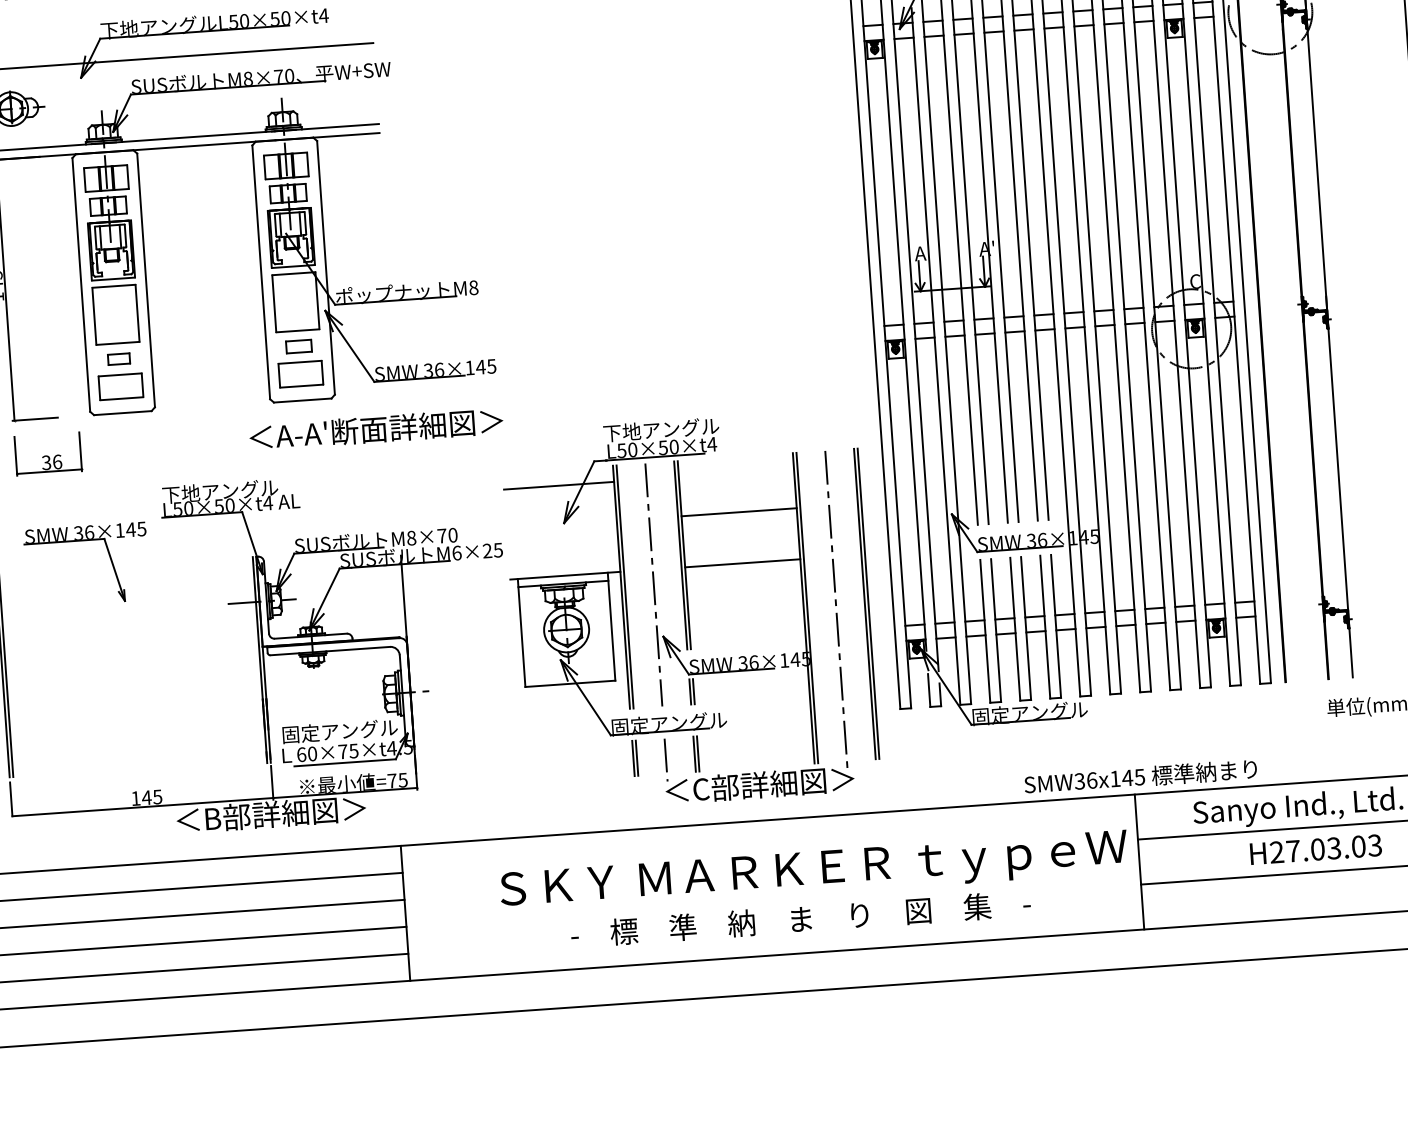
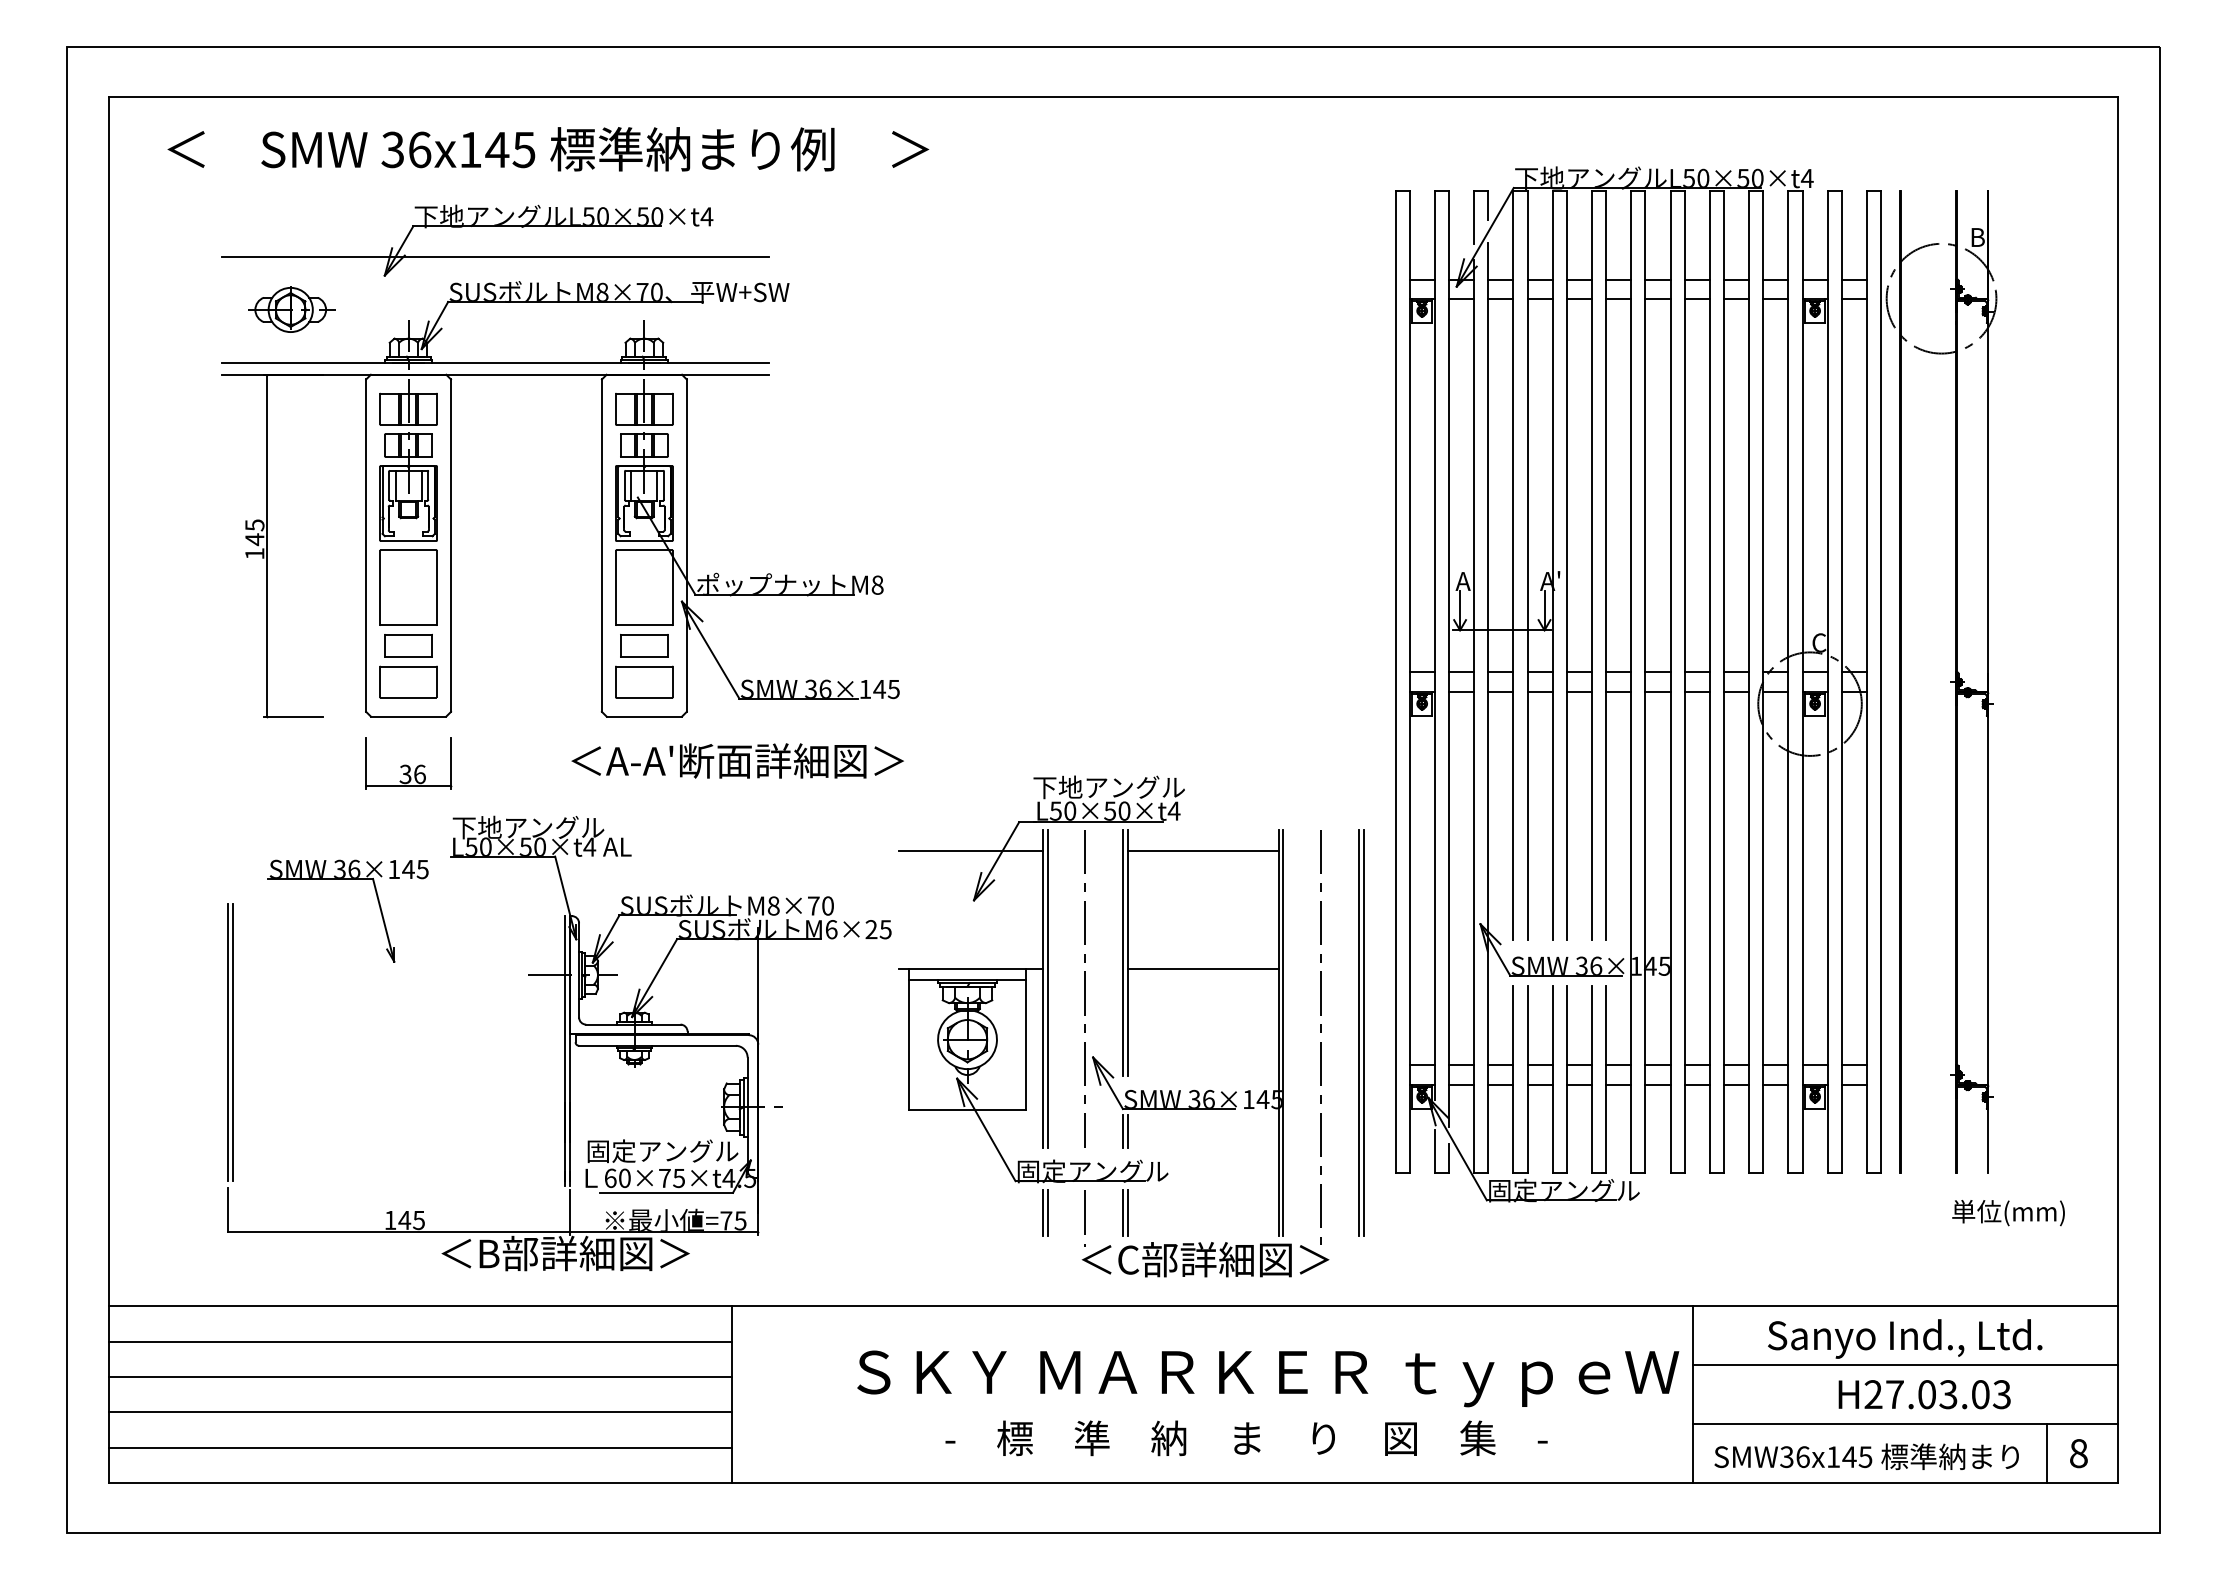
part: (299, 346) -> (644, 645), size x1.43
part: (118, 358) -> (408, 645), size x1.67
part: (48, 454) -> (408, 763), moved
line: (738, 512) -> (1202, 851), moved
text: (1140, 776) -> (1866, 1456), moved

